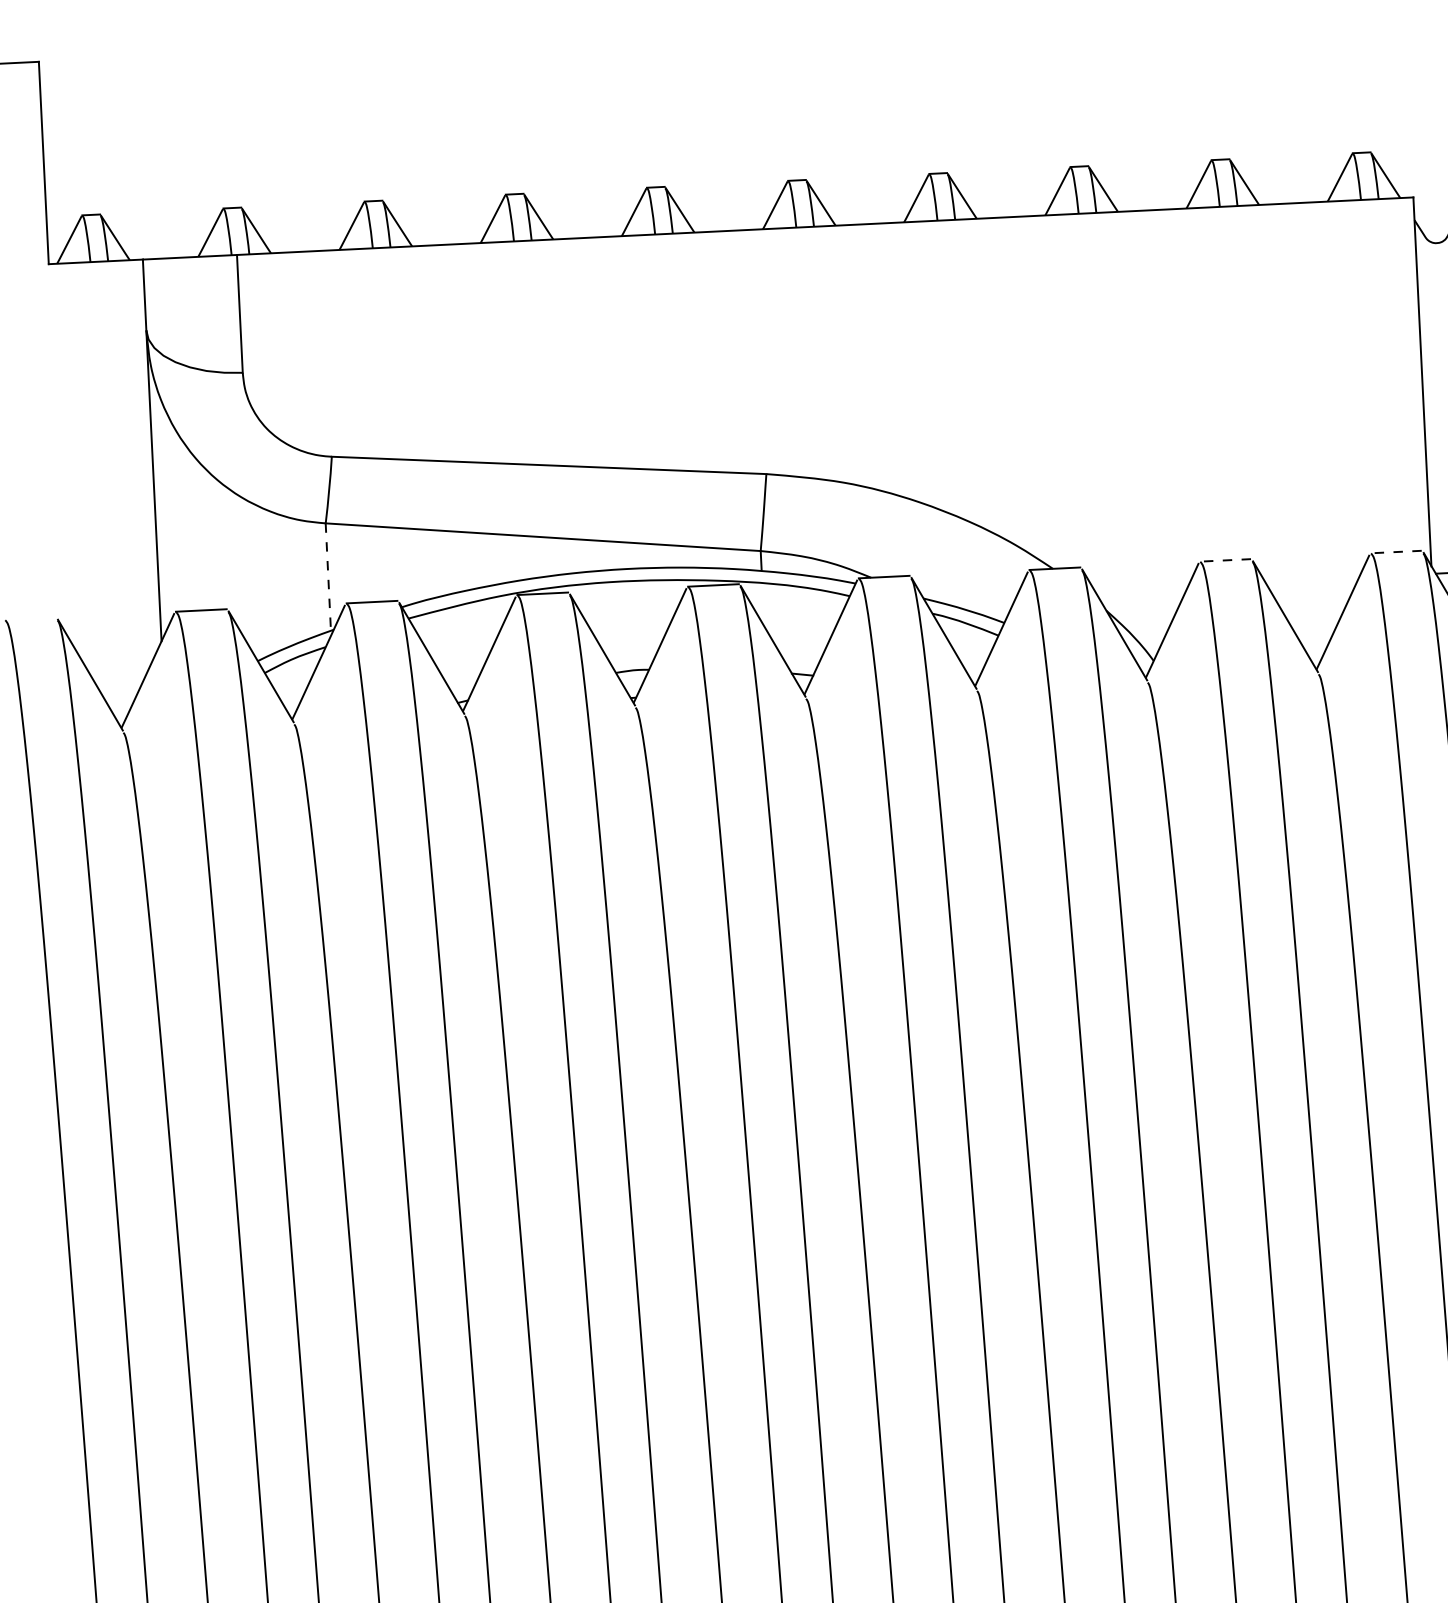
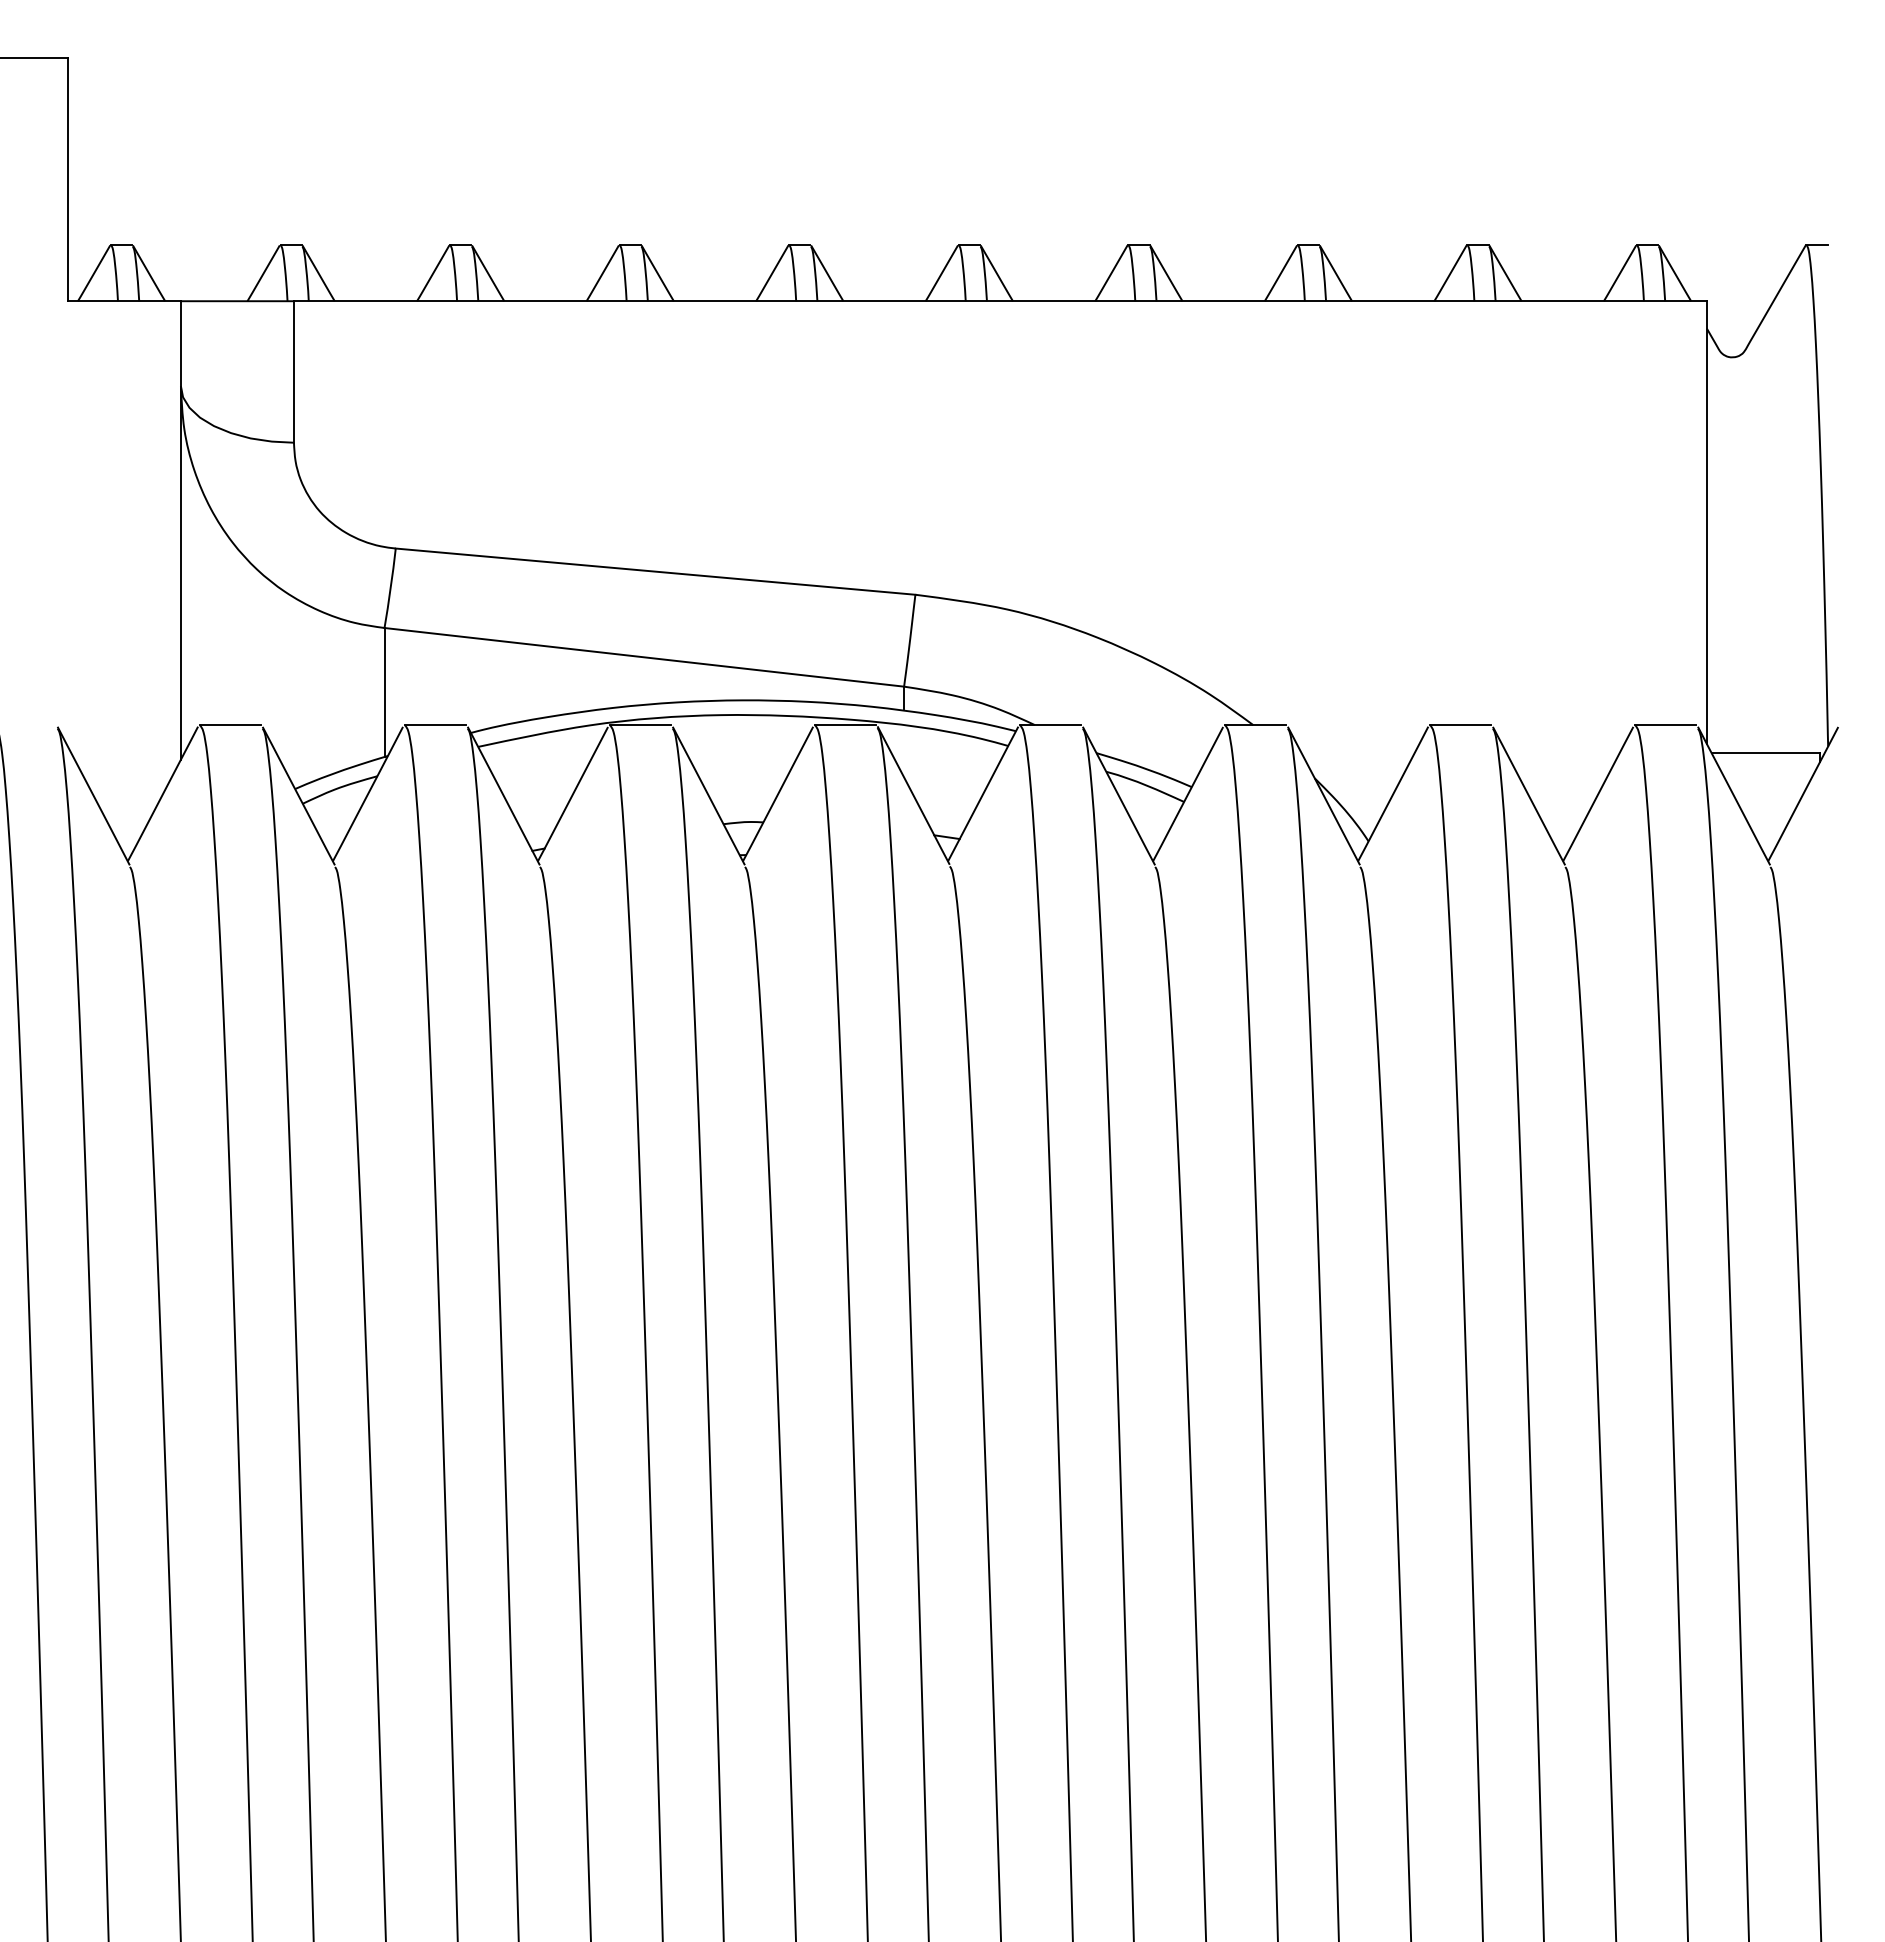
line: (1396, 552) -> (1665, 725), dashed -> solid
line: (1225, 560) -> (1460, 725), dashed -> solid
line: (328, 577) -> (384, 692), dashed -> solid

